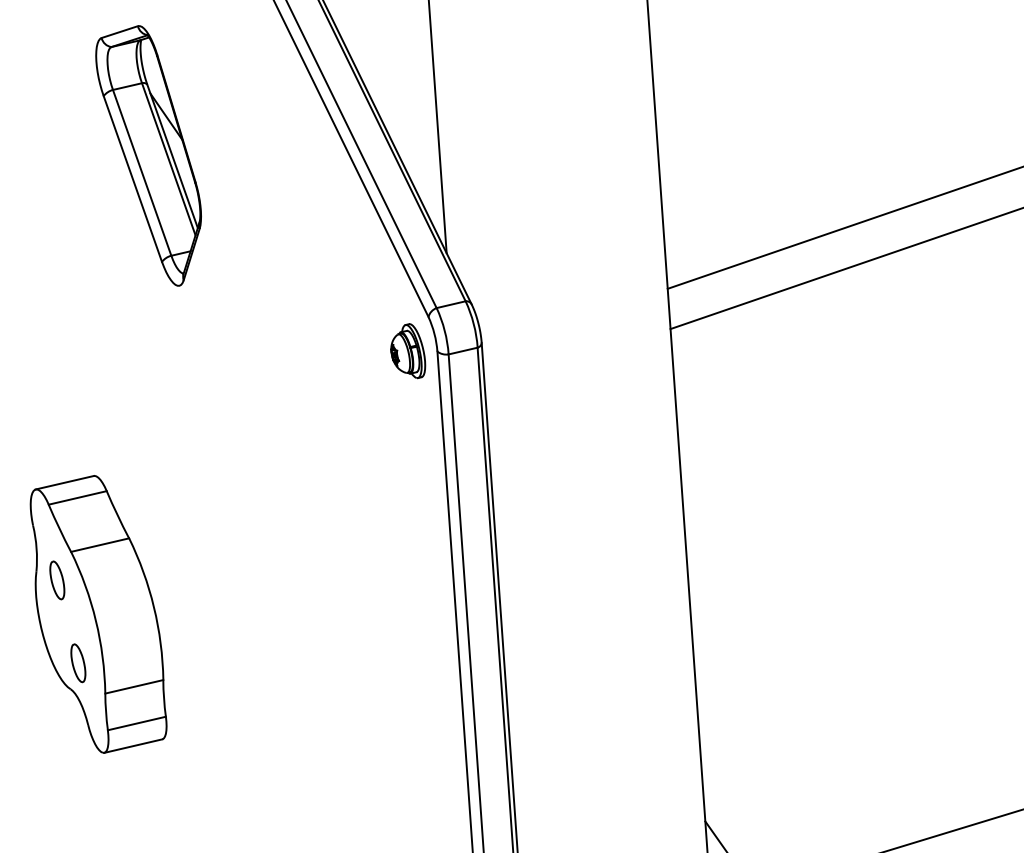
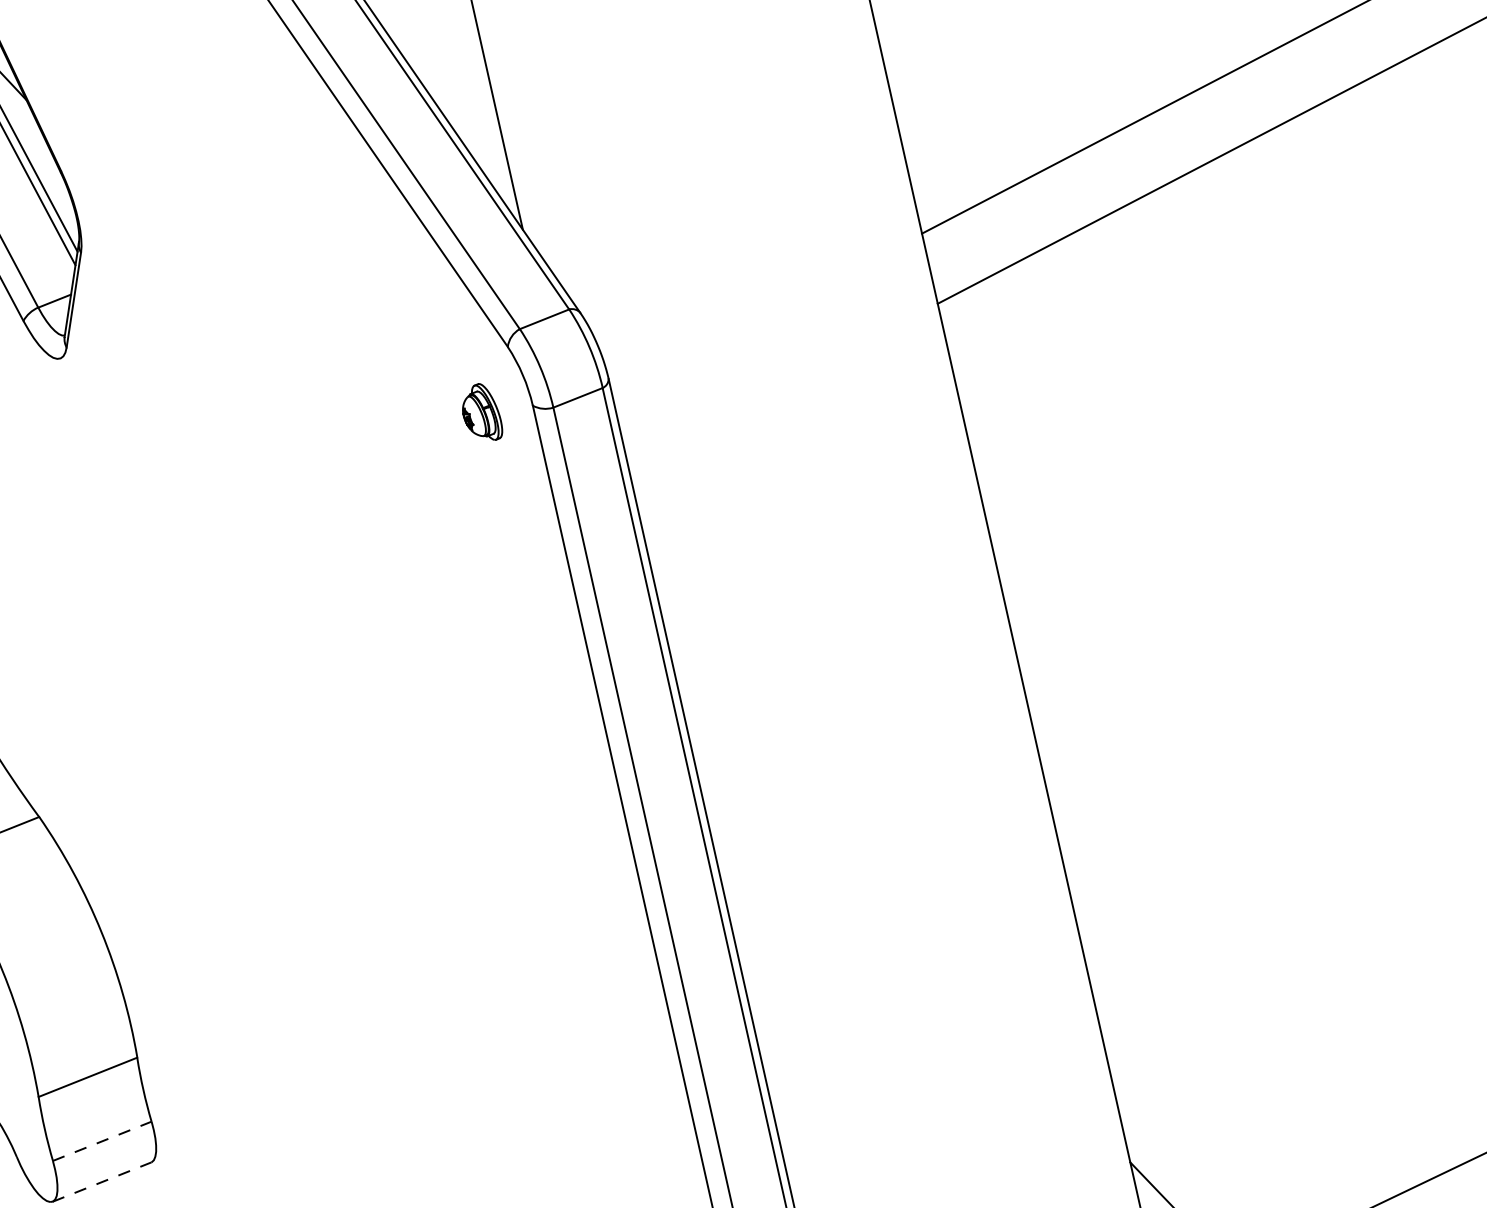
part: (408, 351) -> (481, 413), size x0.6
line: (136, 723) -> (101, 1141), solid -> dashed
line: (133, 746) -> (102, 1182), solid -> dashed

